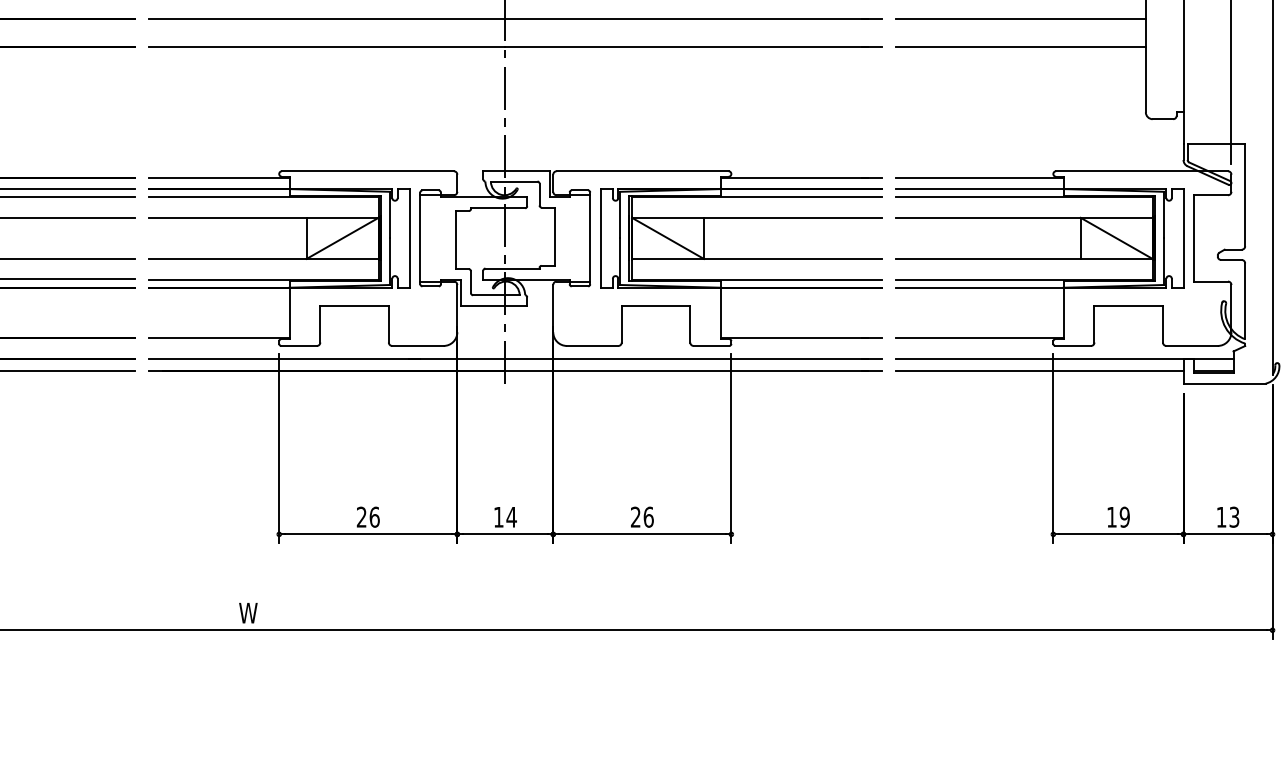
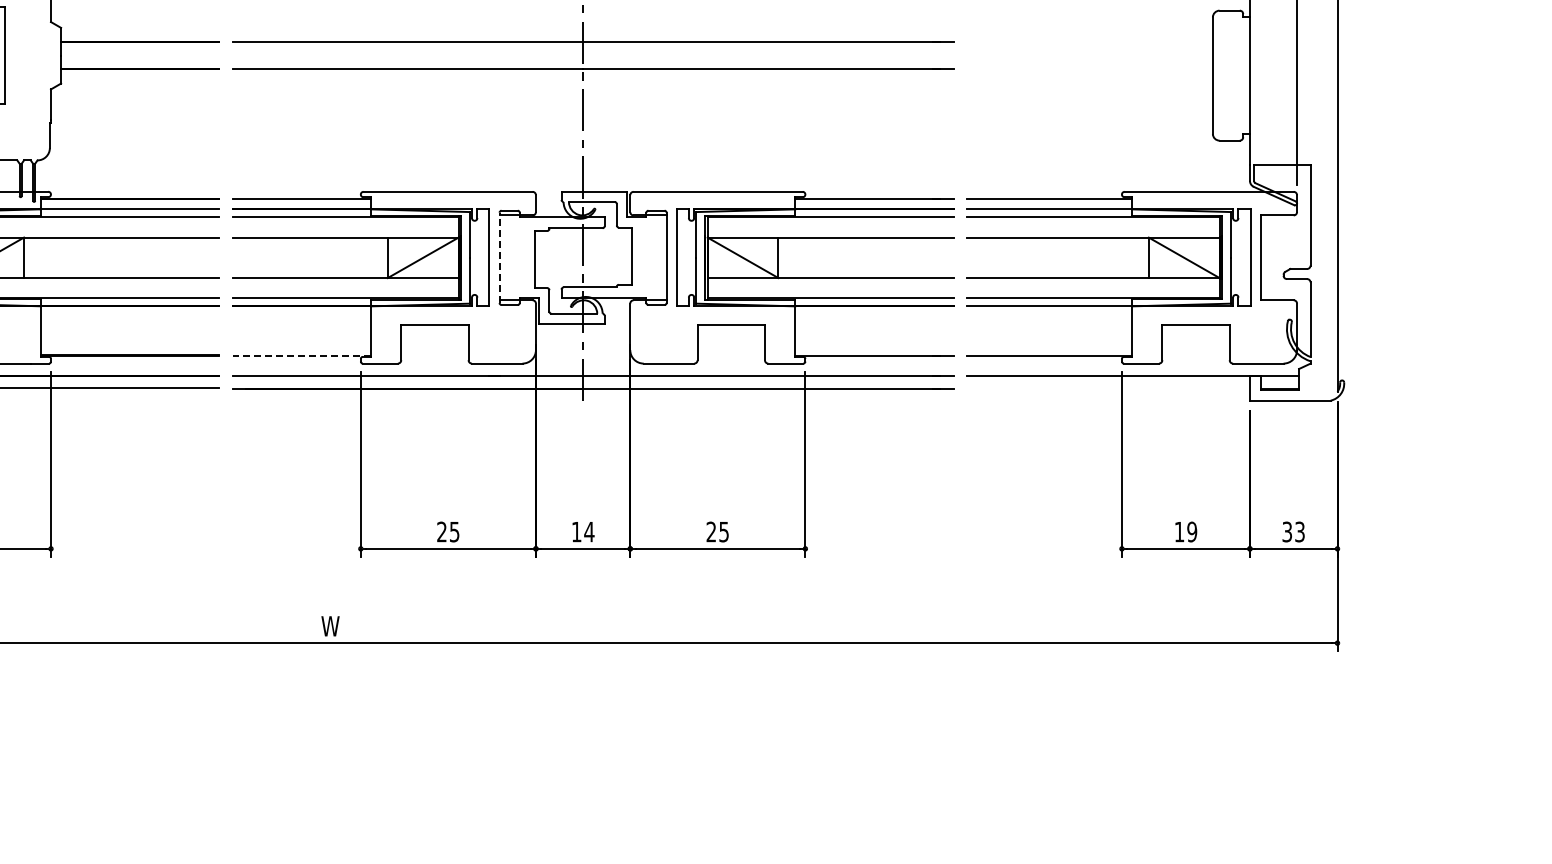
line: (1020, 19) -> (1089, 42), removed
line: (1020, 46) -> (1089, 69), removed
line: (420, 238) -> (499, 257), solid -> dashed
line: (218, 337) -> (301, 355), solid -> dashed
line: (1039, 371) -> (1108, 388), removed
text: (374, 516) -> (454, 531), 26 -> 25
text: (649, 516) -> (724, 531), 26 -> 25
text: (1221, 516) -> (1287, 531), 13 -> 33

